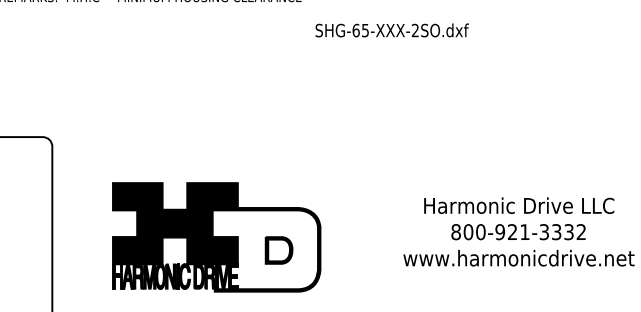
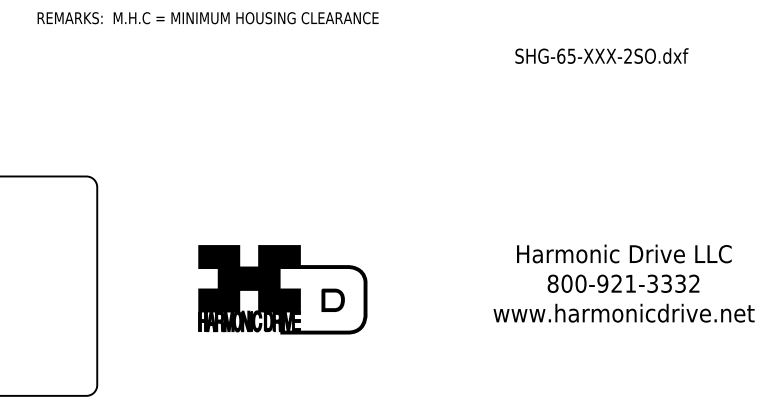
text: (391, 29) -> (601, 55), moved
part: (216, 237) -> (282, 289), size x0.71

